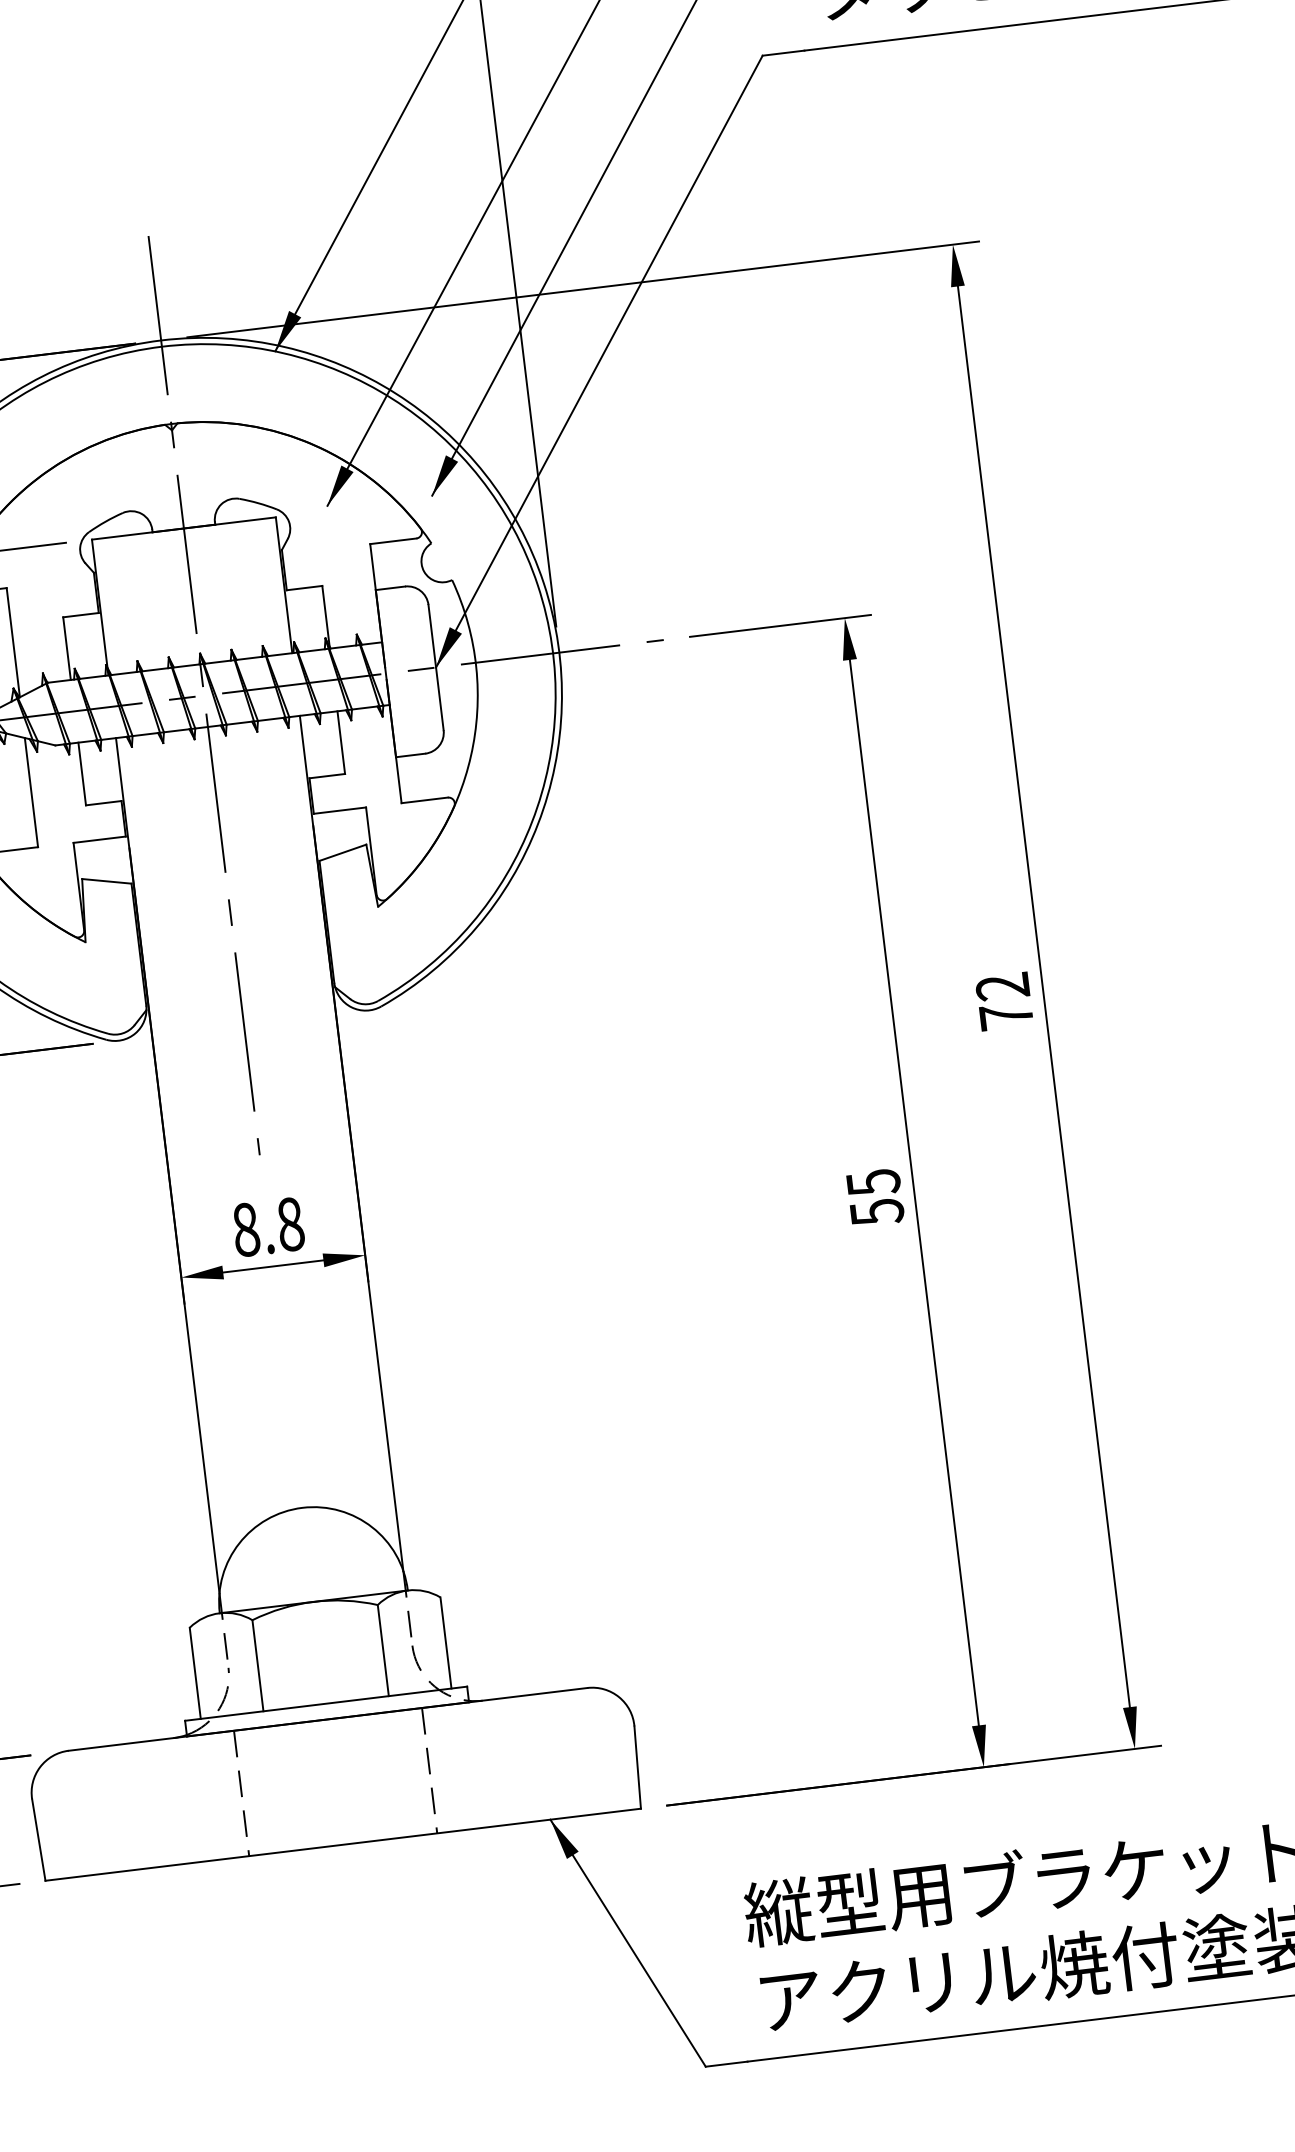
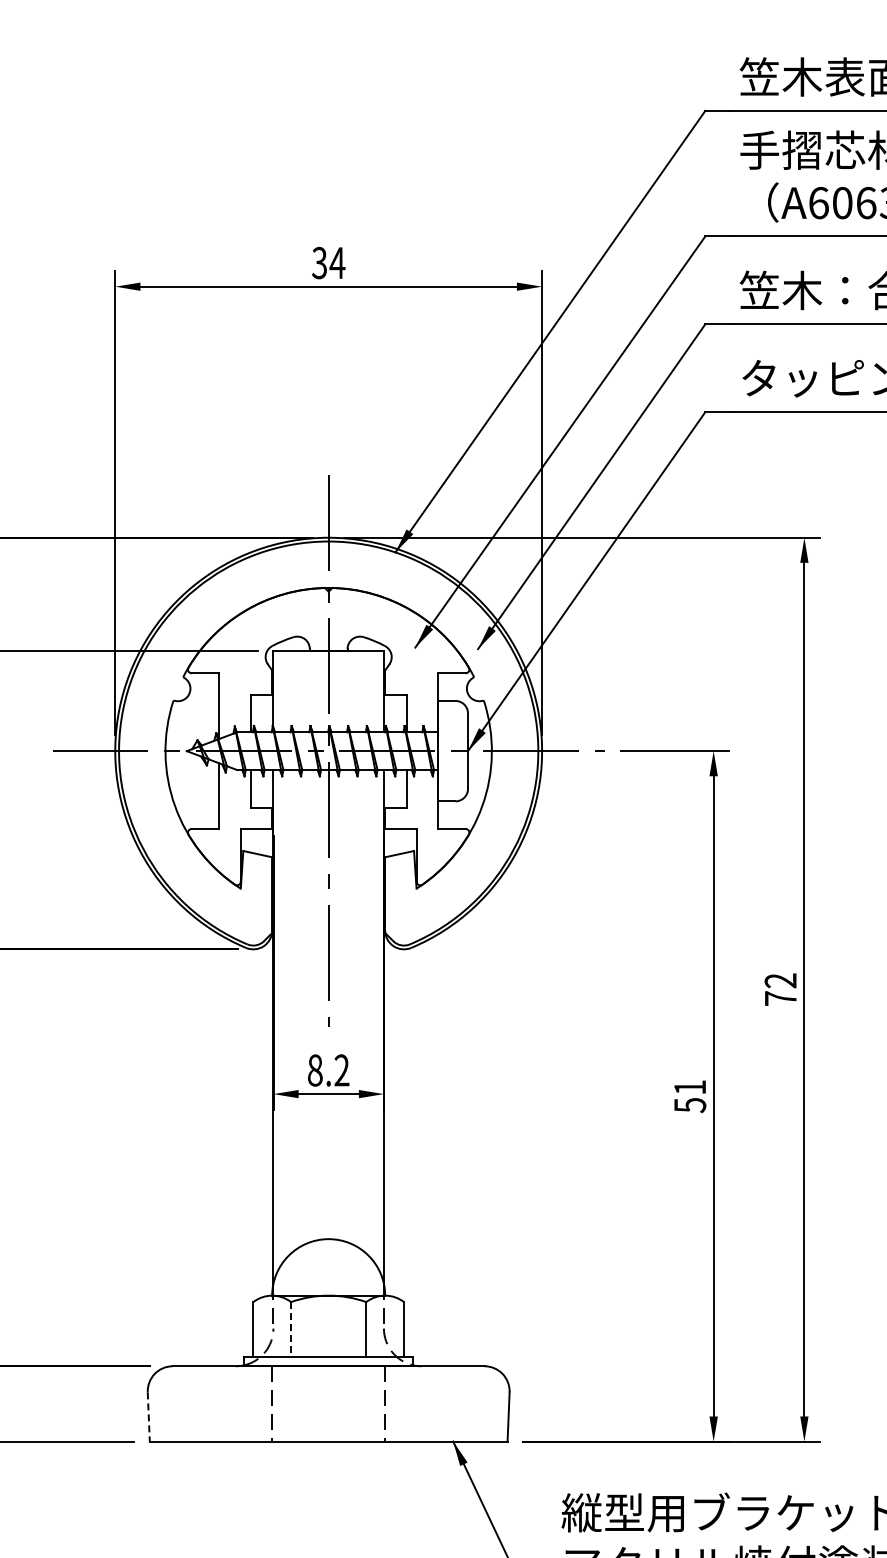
text: (874, 1182) -> (690, 1087), 55 -> 51
text: (289, 1224) -> (341, 1070), 8.8 -> 8.2
line: (258, 1665) -> (291, 1329), solid -> dashed
line: (38, 1839) -> (148, 1416), solid -> dashed

